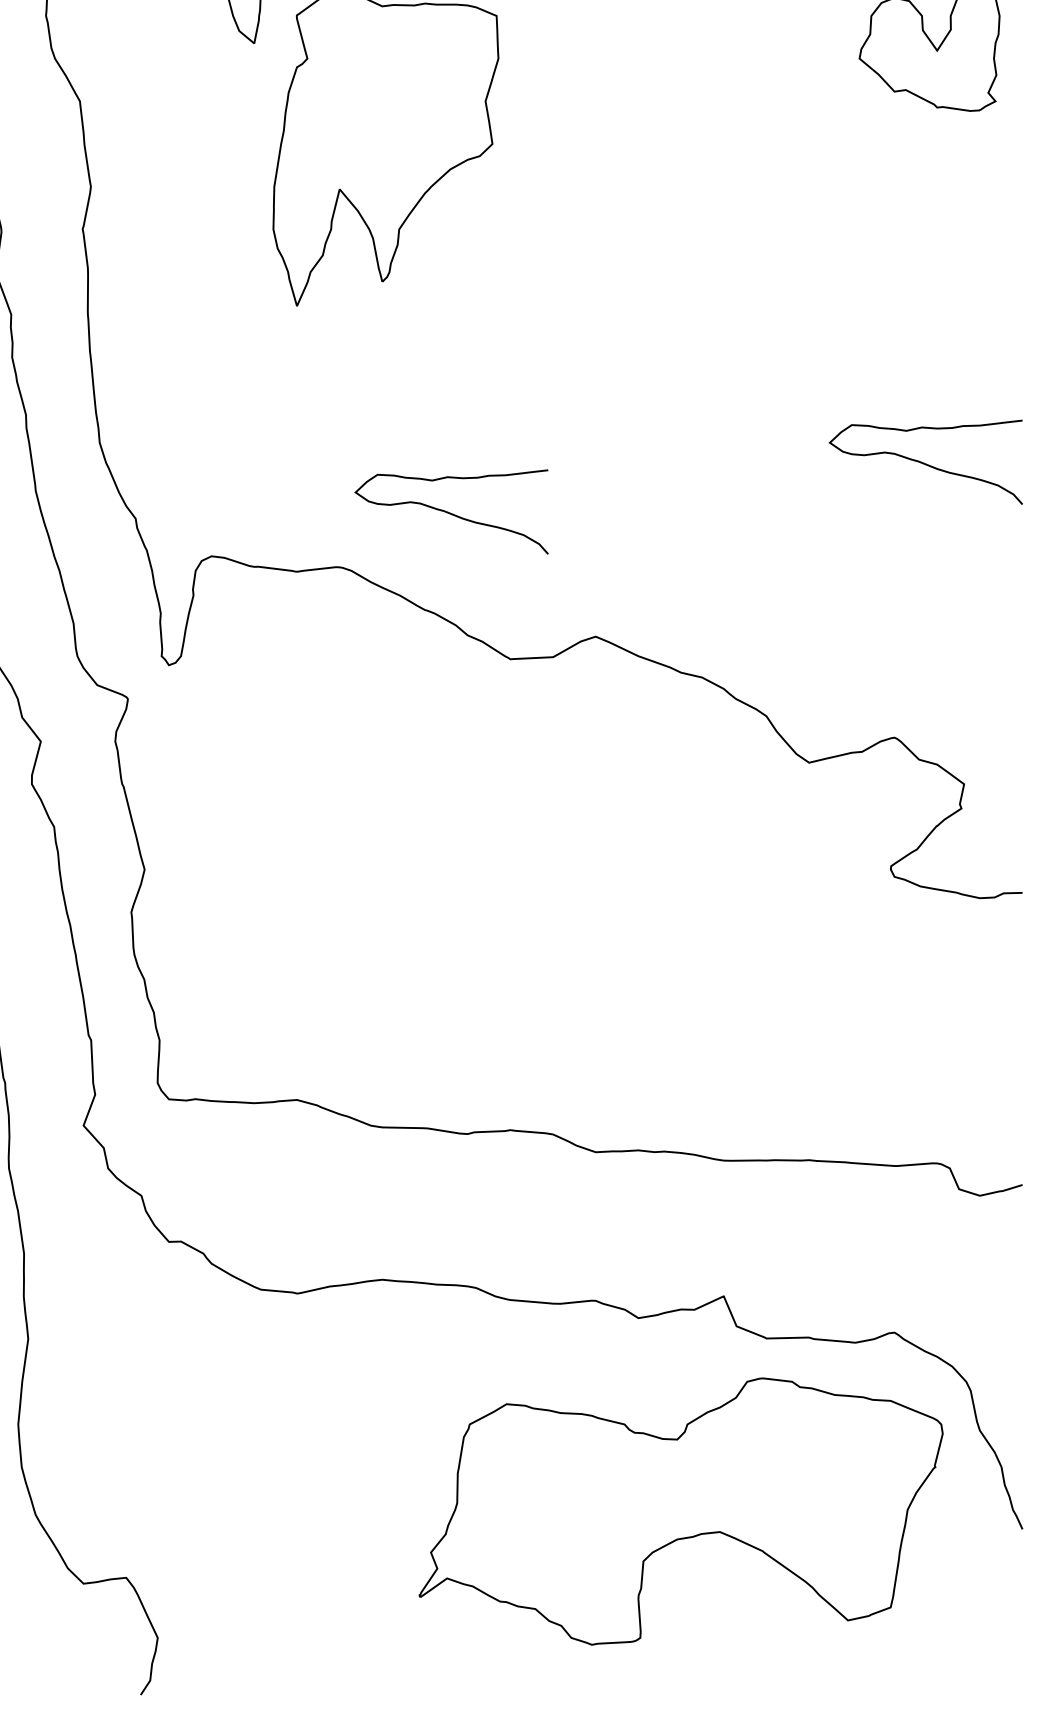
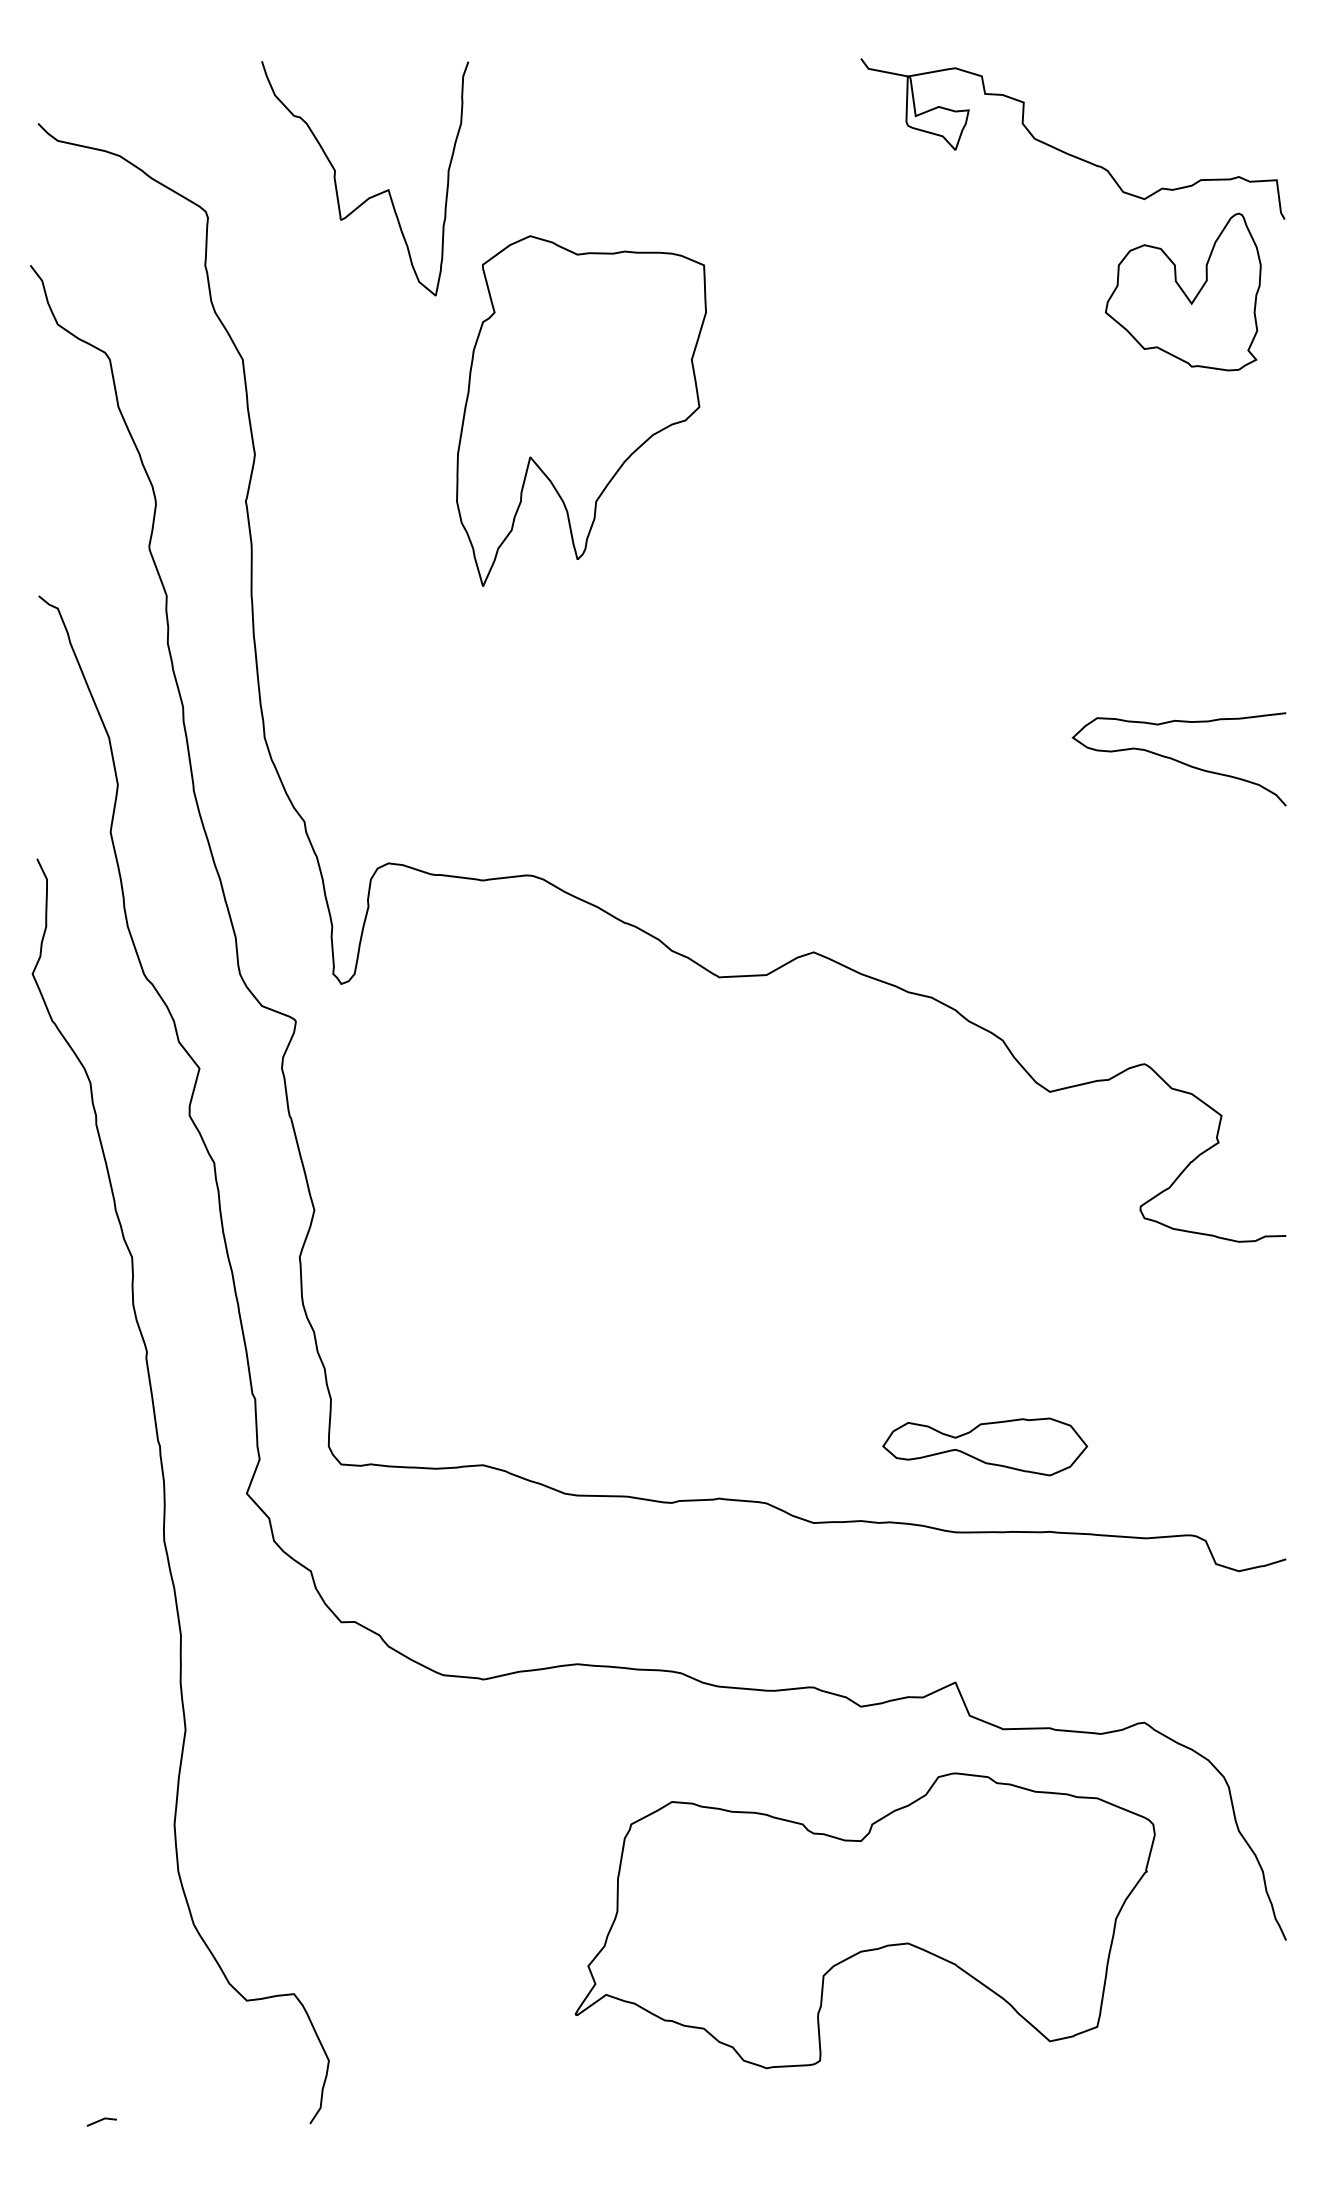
curve: (450, 513) -> (653, 815), removed
part: (750, 1083) -> (985, 1446), added
part: (680, 1511) -> (864, 1920), moved

